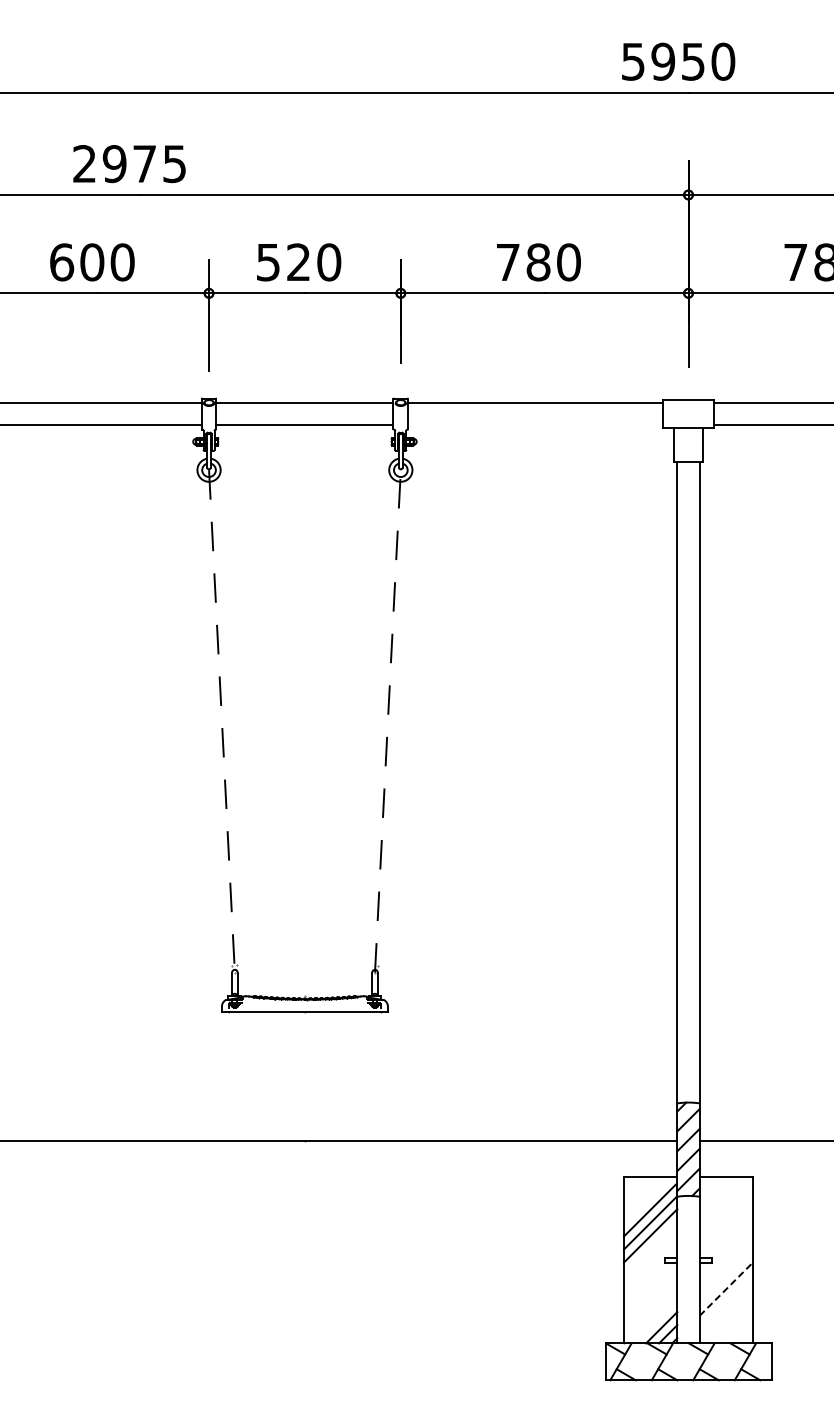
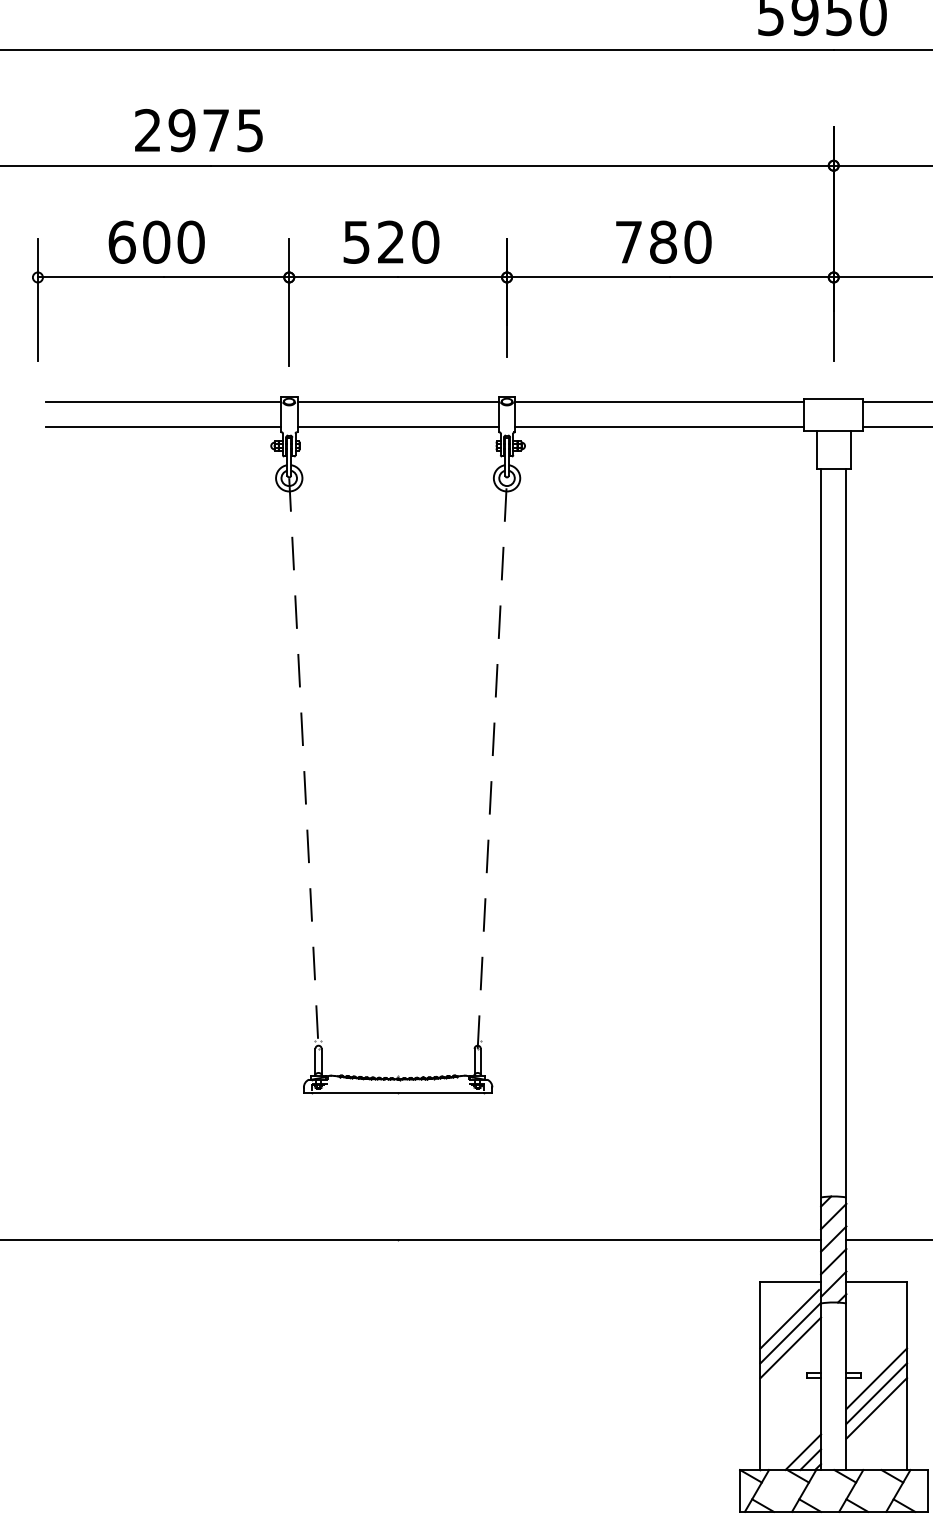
line: (535, 425) -> (659, 427), added
line: (726, 1262) -> (876, 1378), added
line: (726, 1275) -> (876, 1392), added
line: (726, 1289) -> (876, 1408), dashed -> solid

